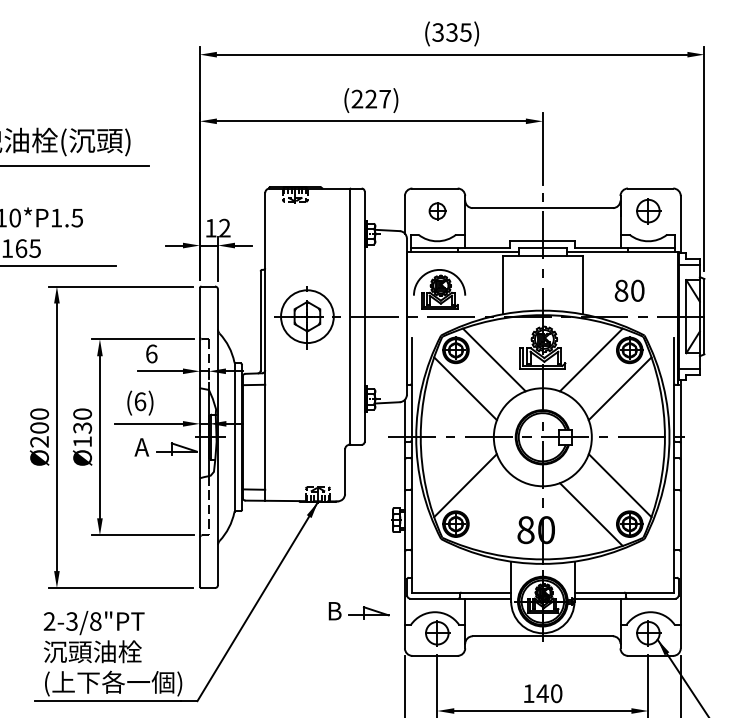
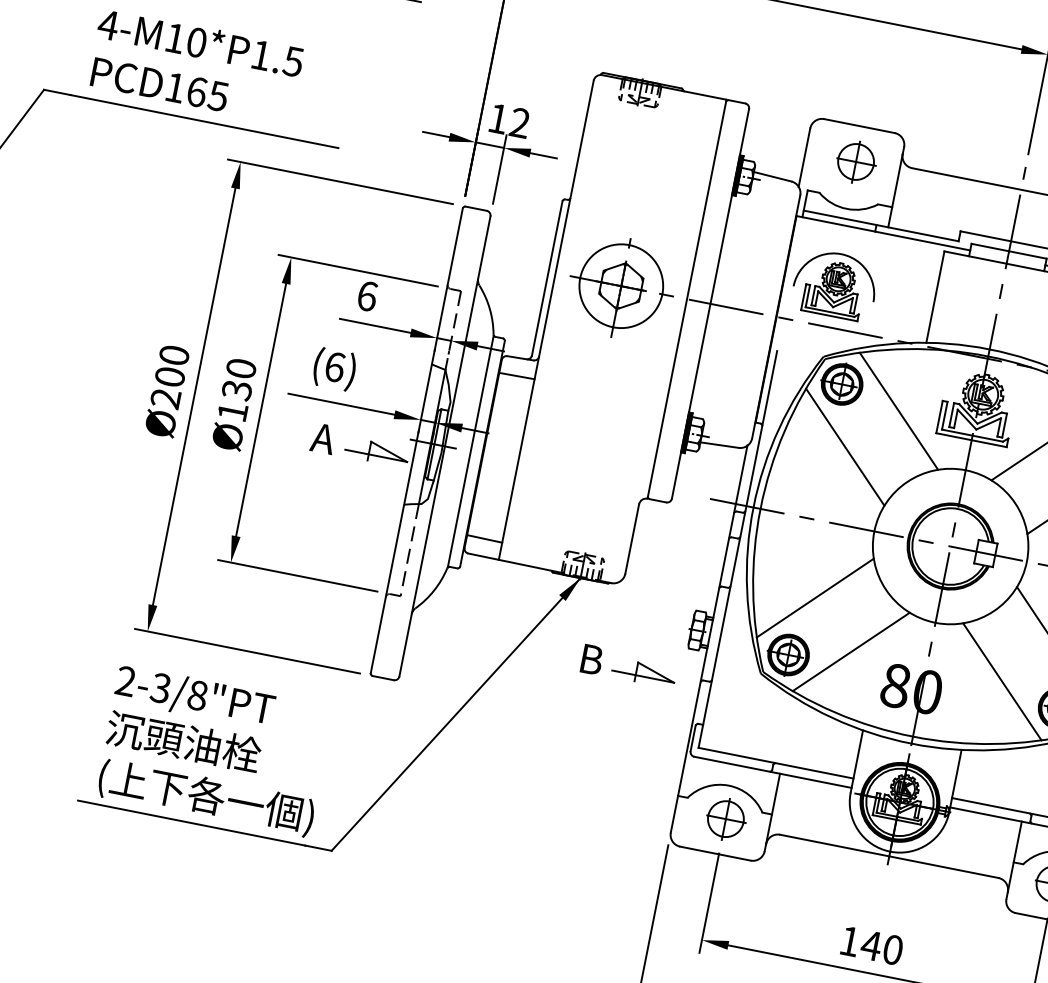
part: (437, 211) -> (856, 162), size x1.43
line: (493, 514) -> (850, 651), added
part: (358, 611) -> (628, 667), moved

